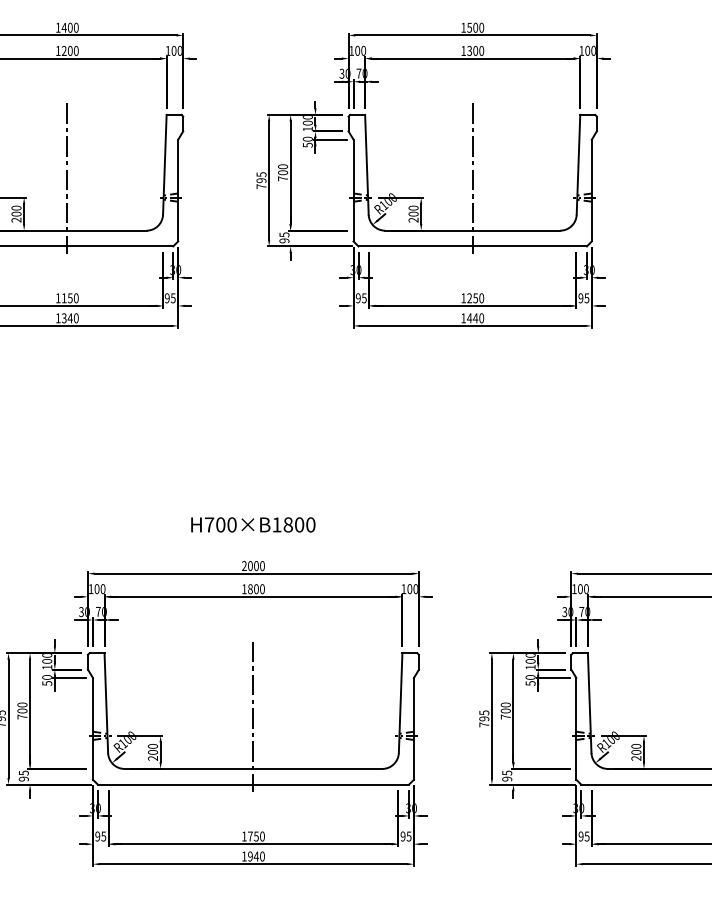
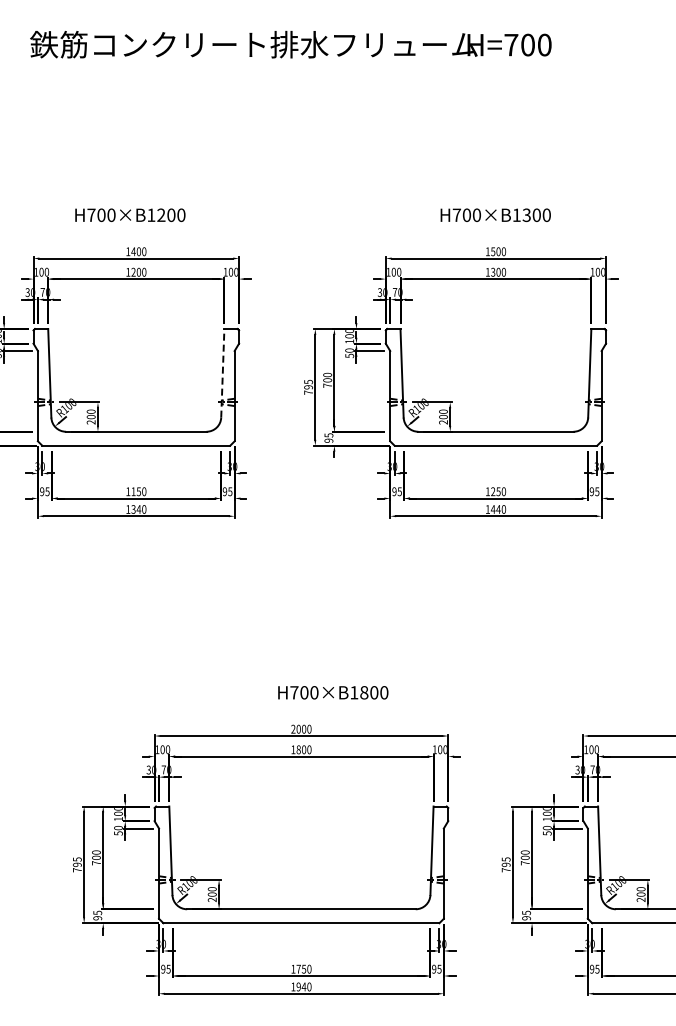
line: (164, 163) -> (222, 372), solid -> dashed
line: (67, 178) -> (136, 385), removed
line: (472, 178) -> (495, 385), removed
text: (253, 524) -> (333, 692), moved
line: (253, 716) -> (301, 862), removed

